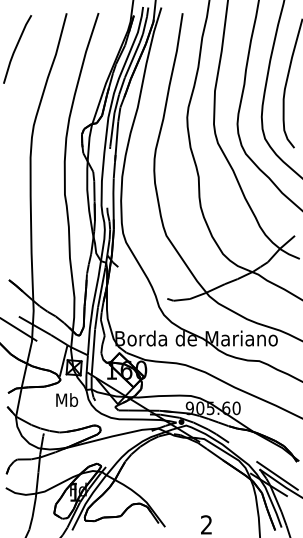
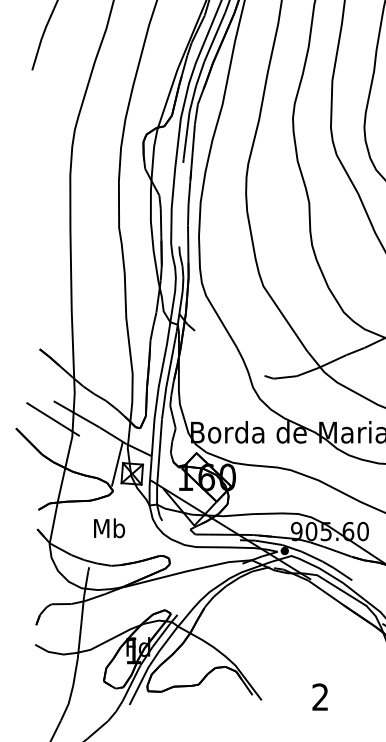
text: (67, 399) -> (109, 527), moved

